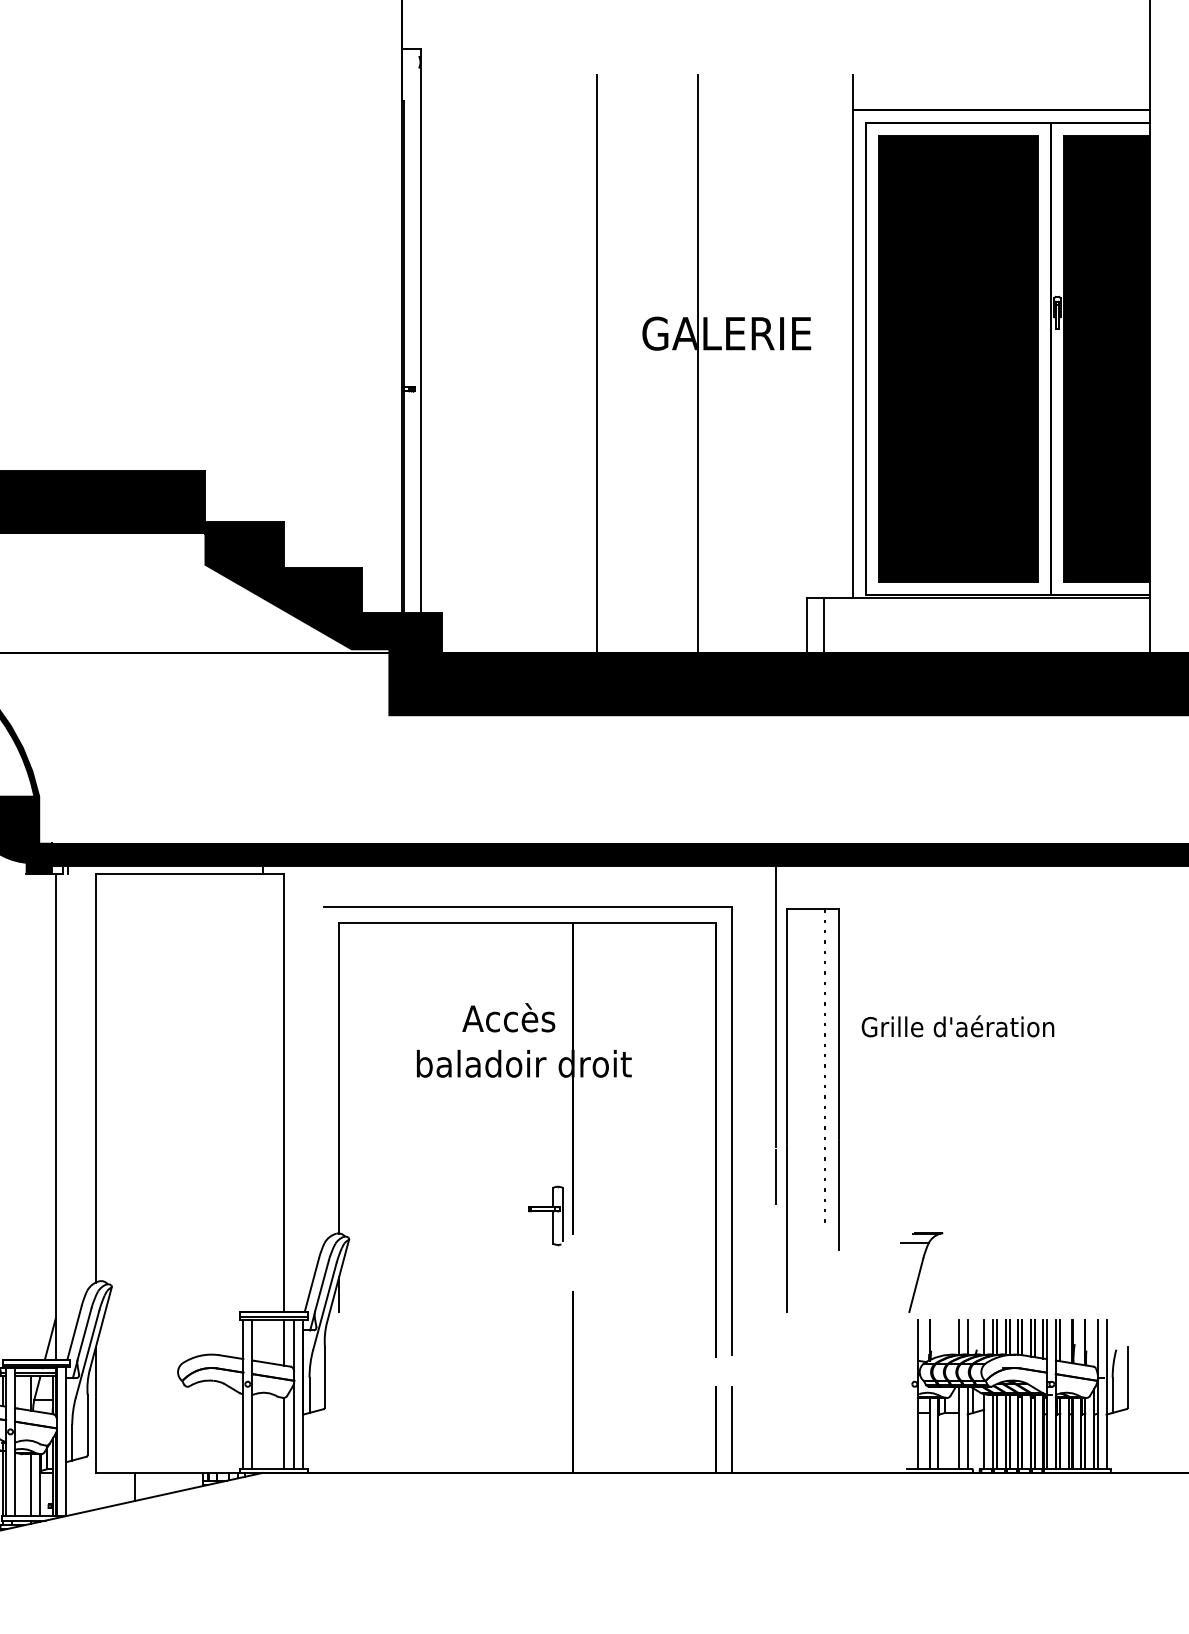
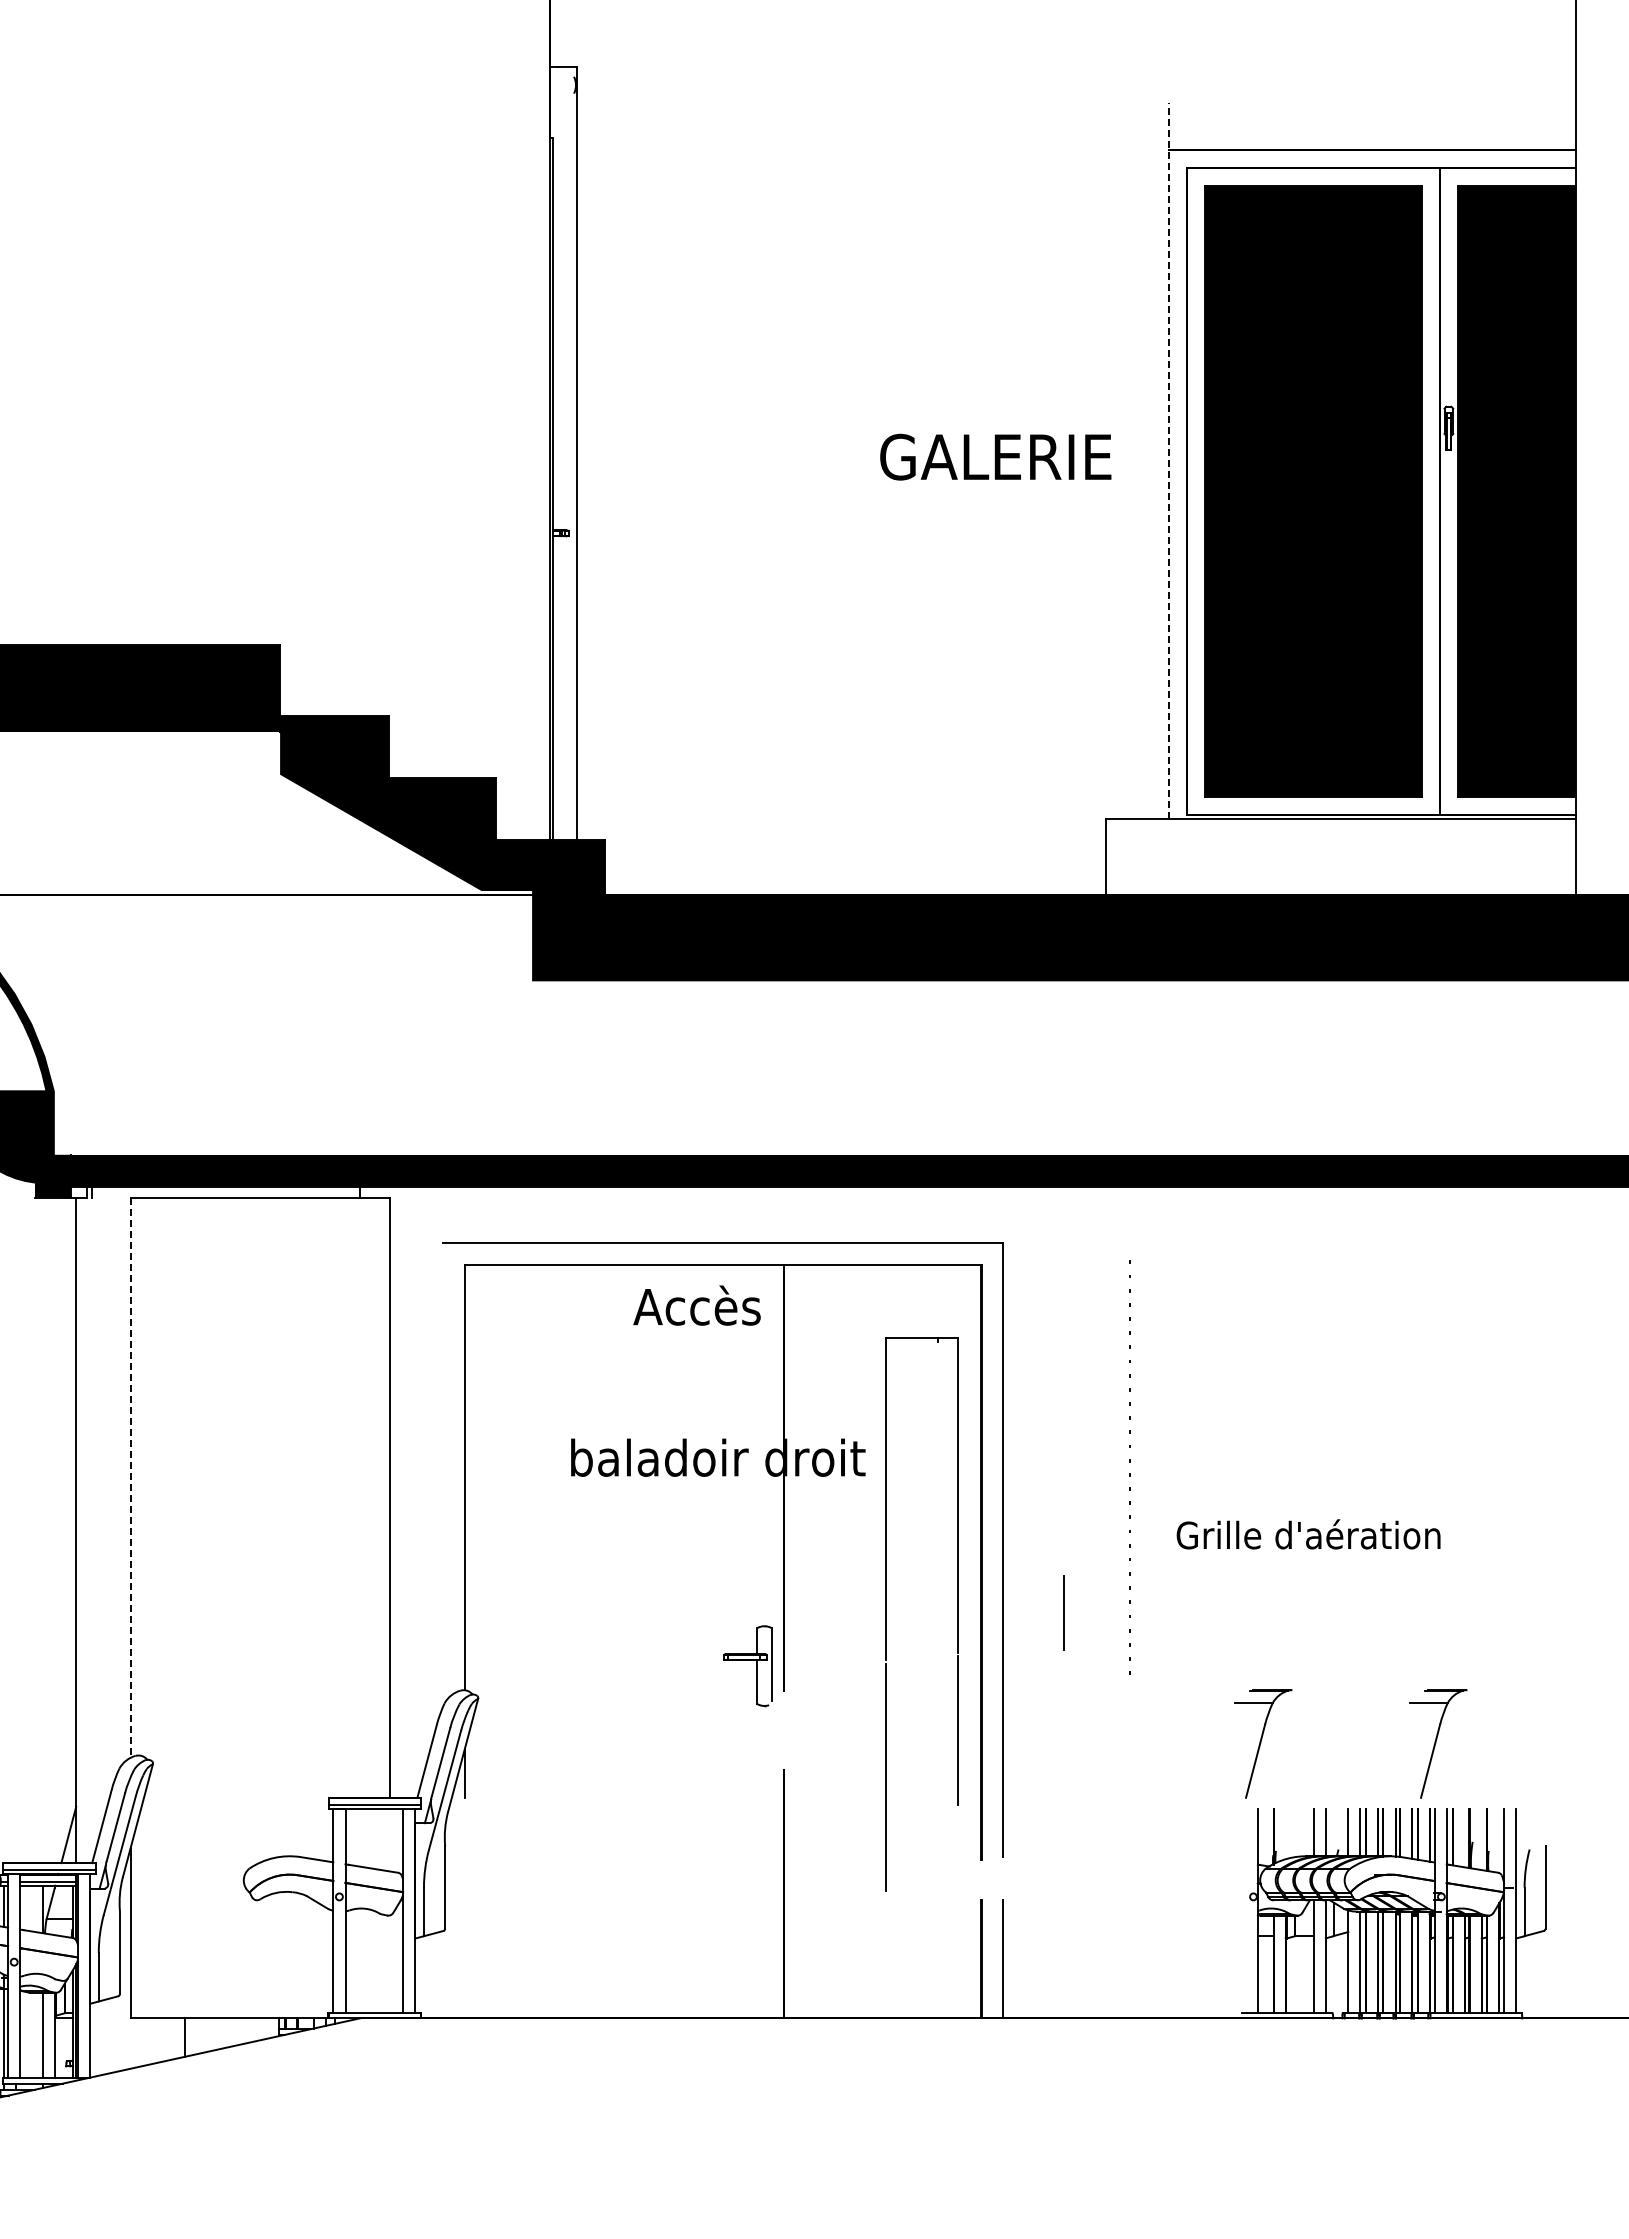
line: (852, 336) -> (1168, 461), solid -> dashed
line: (596, 363) -> (817, 498), removed
line: (698, 363) -> (956, 498), removed
line: (823, 625) -> (1128, 856), removed
line: (776, 1006) -> (1063, 1379), removed
text: (508, 1017) -> (696, 1305), moved
text: (957, 1026) -> (1308, 1534), moved
line: (95, 1078) -> (130, 1477), solid -> dashed
part: (787, 1110) -> (886, 1614), moved
part: (1049, 1272) -> (1438, 1743), added
line: (284, 1342) -> (389, 1839), removed
line: (284, 1432) -> (389, 1963), removed

